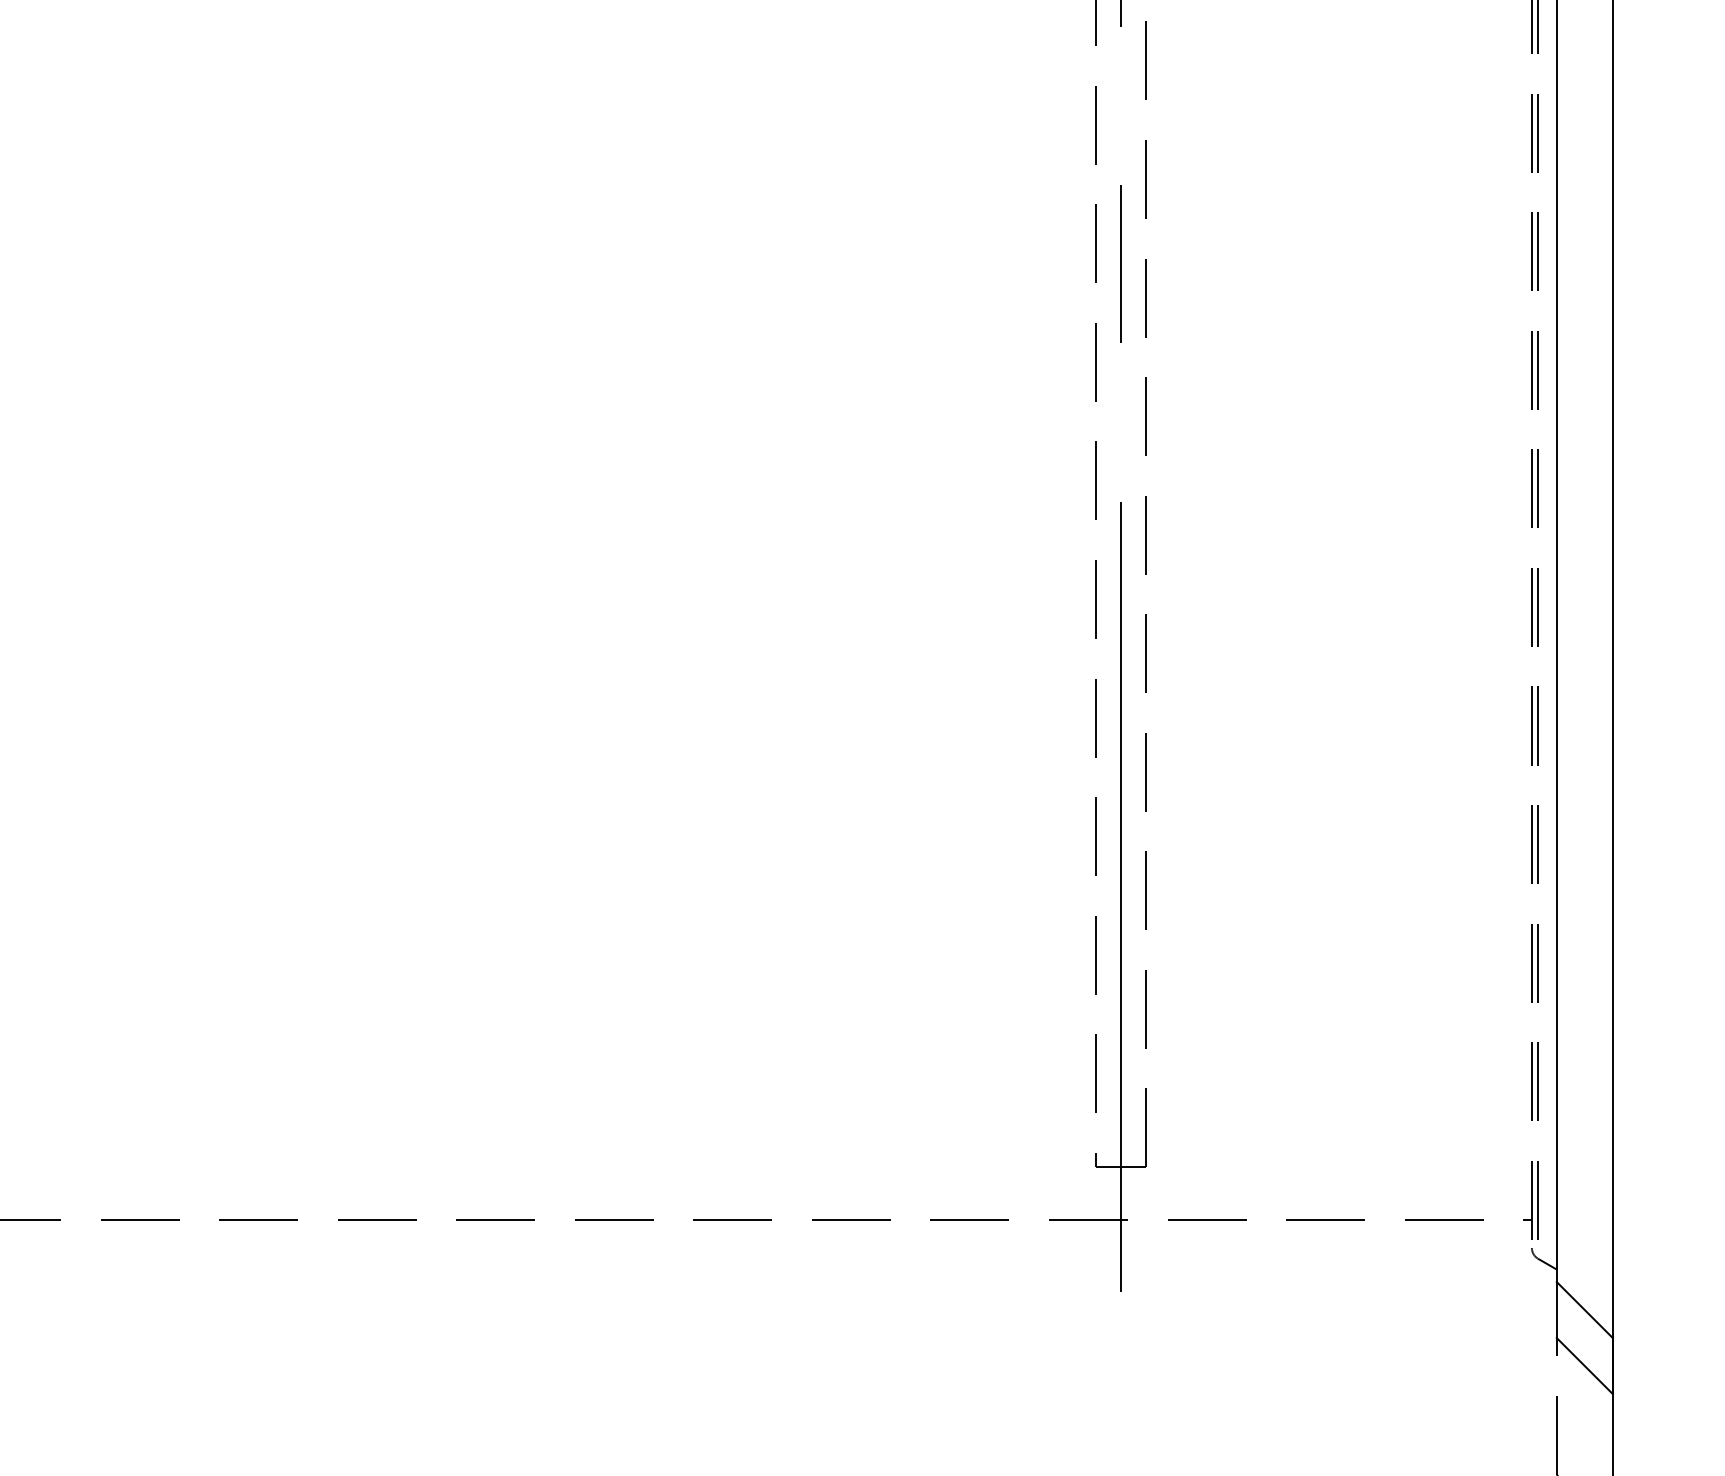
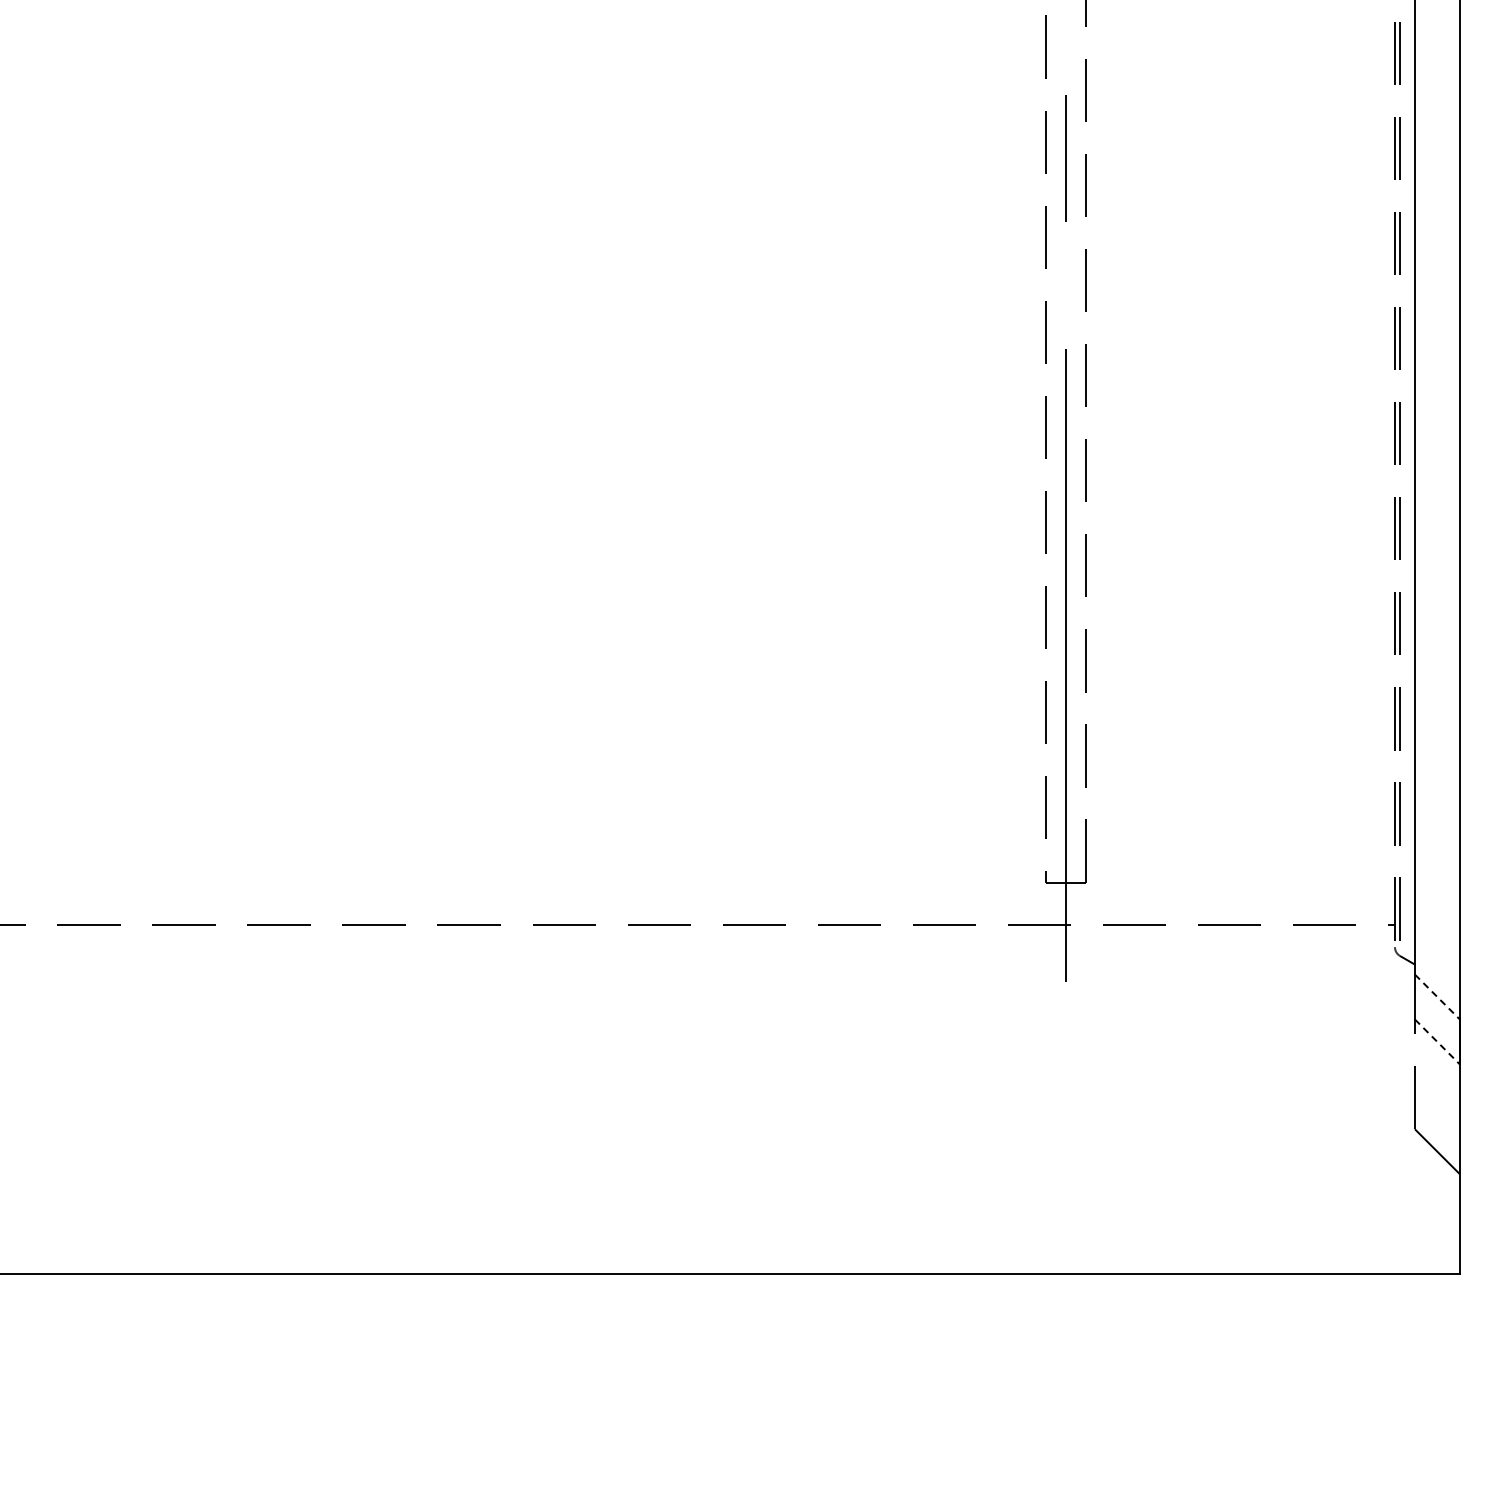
line: (1584, 1310) -> (1437, 997), solid -> dashed
line: (1584, 1365) -> (1437, 1041), solid -> dashed

